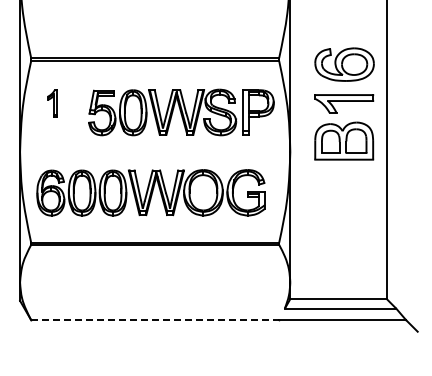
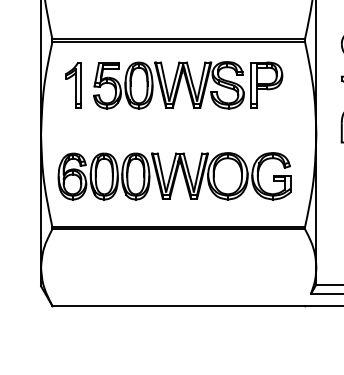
part: (52, 103) -> (74, 85), size x1.67
part: (181, 112) -> (188, 85), moved
line: (155, 320) -> (179, 306), dashed -> solid

